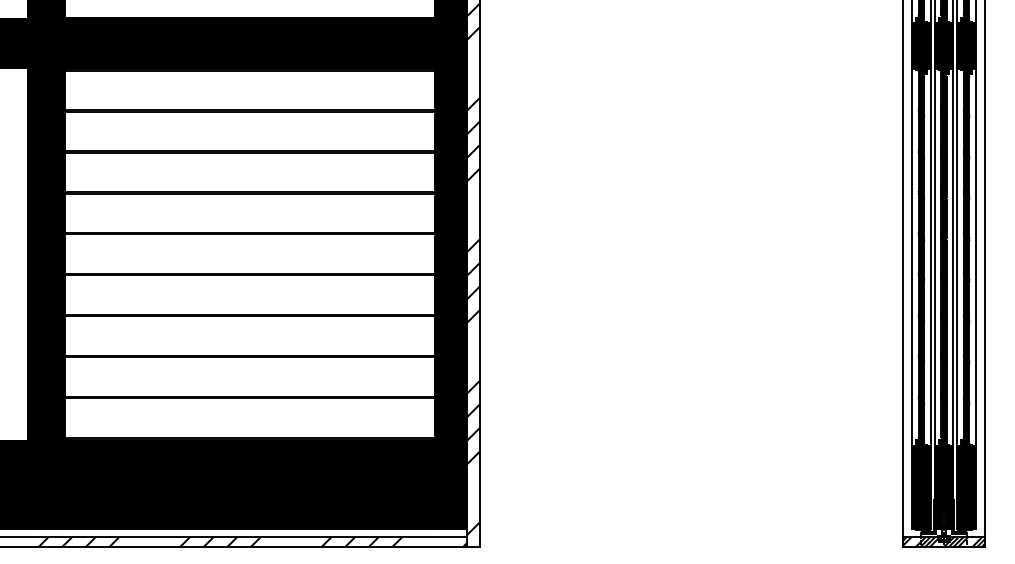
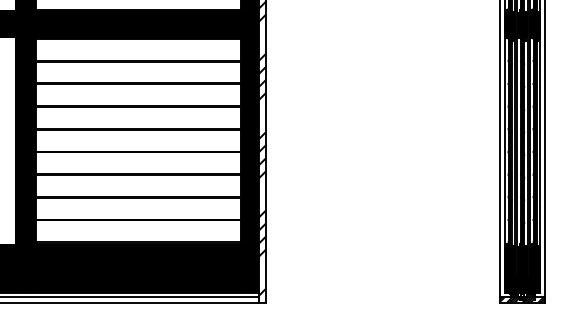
hatch: (251, 541) -> (139, 299), removed

